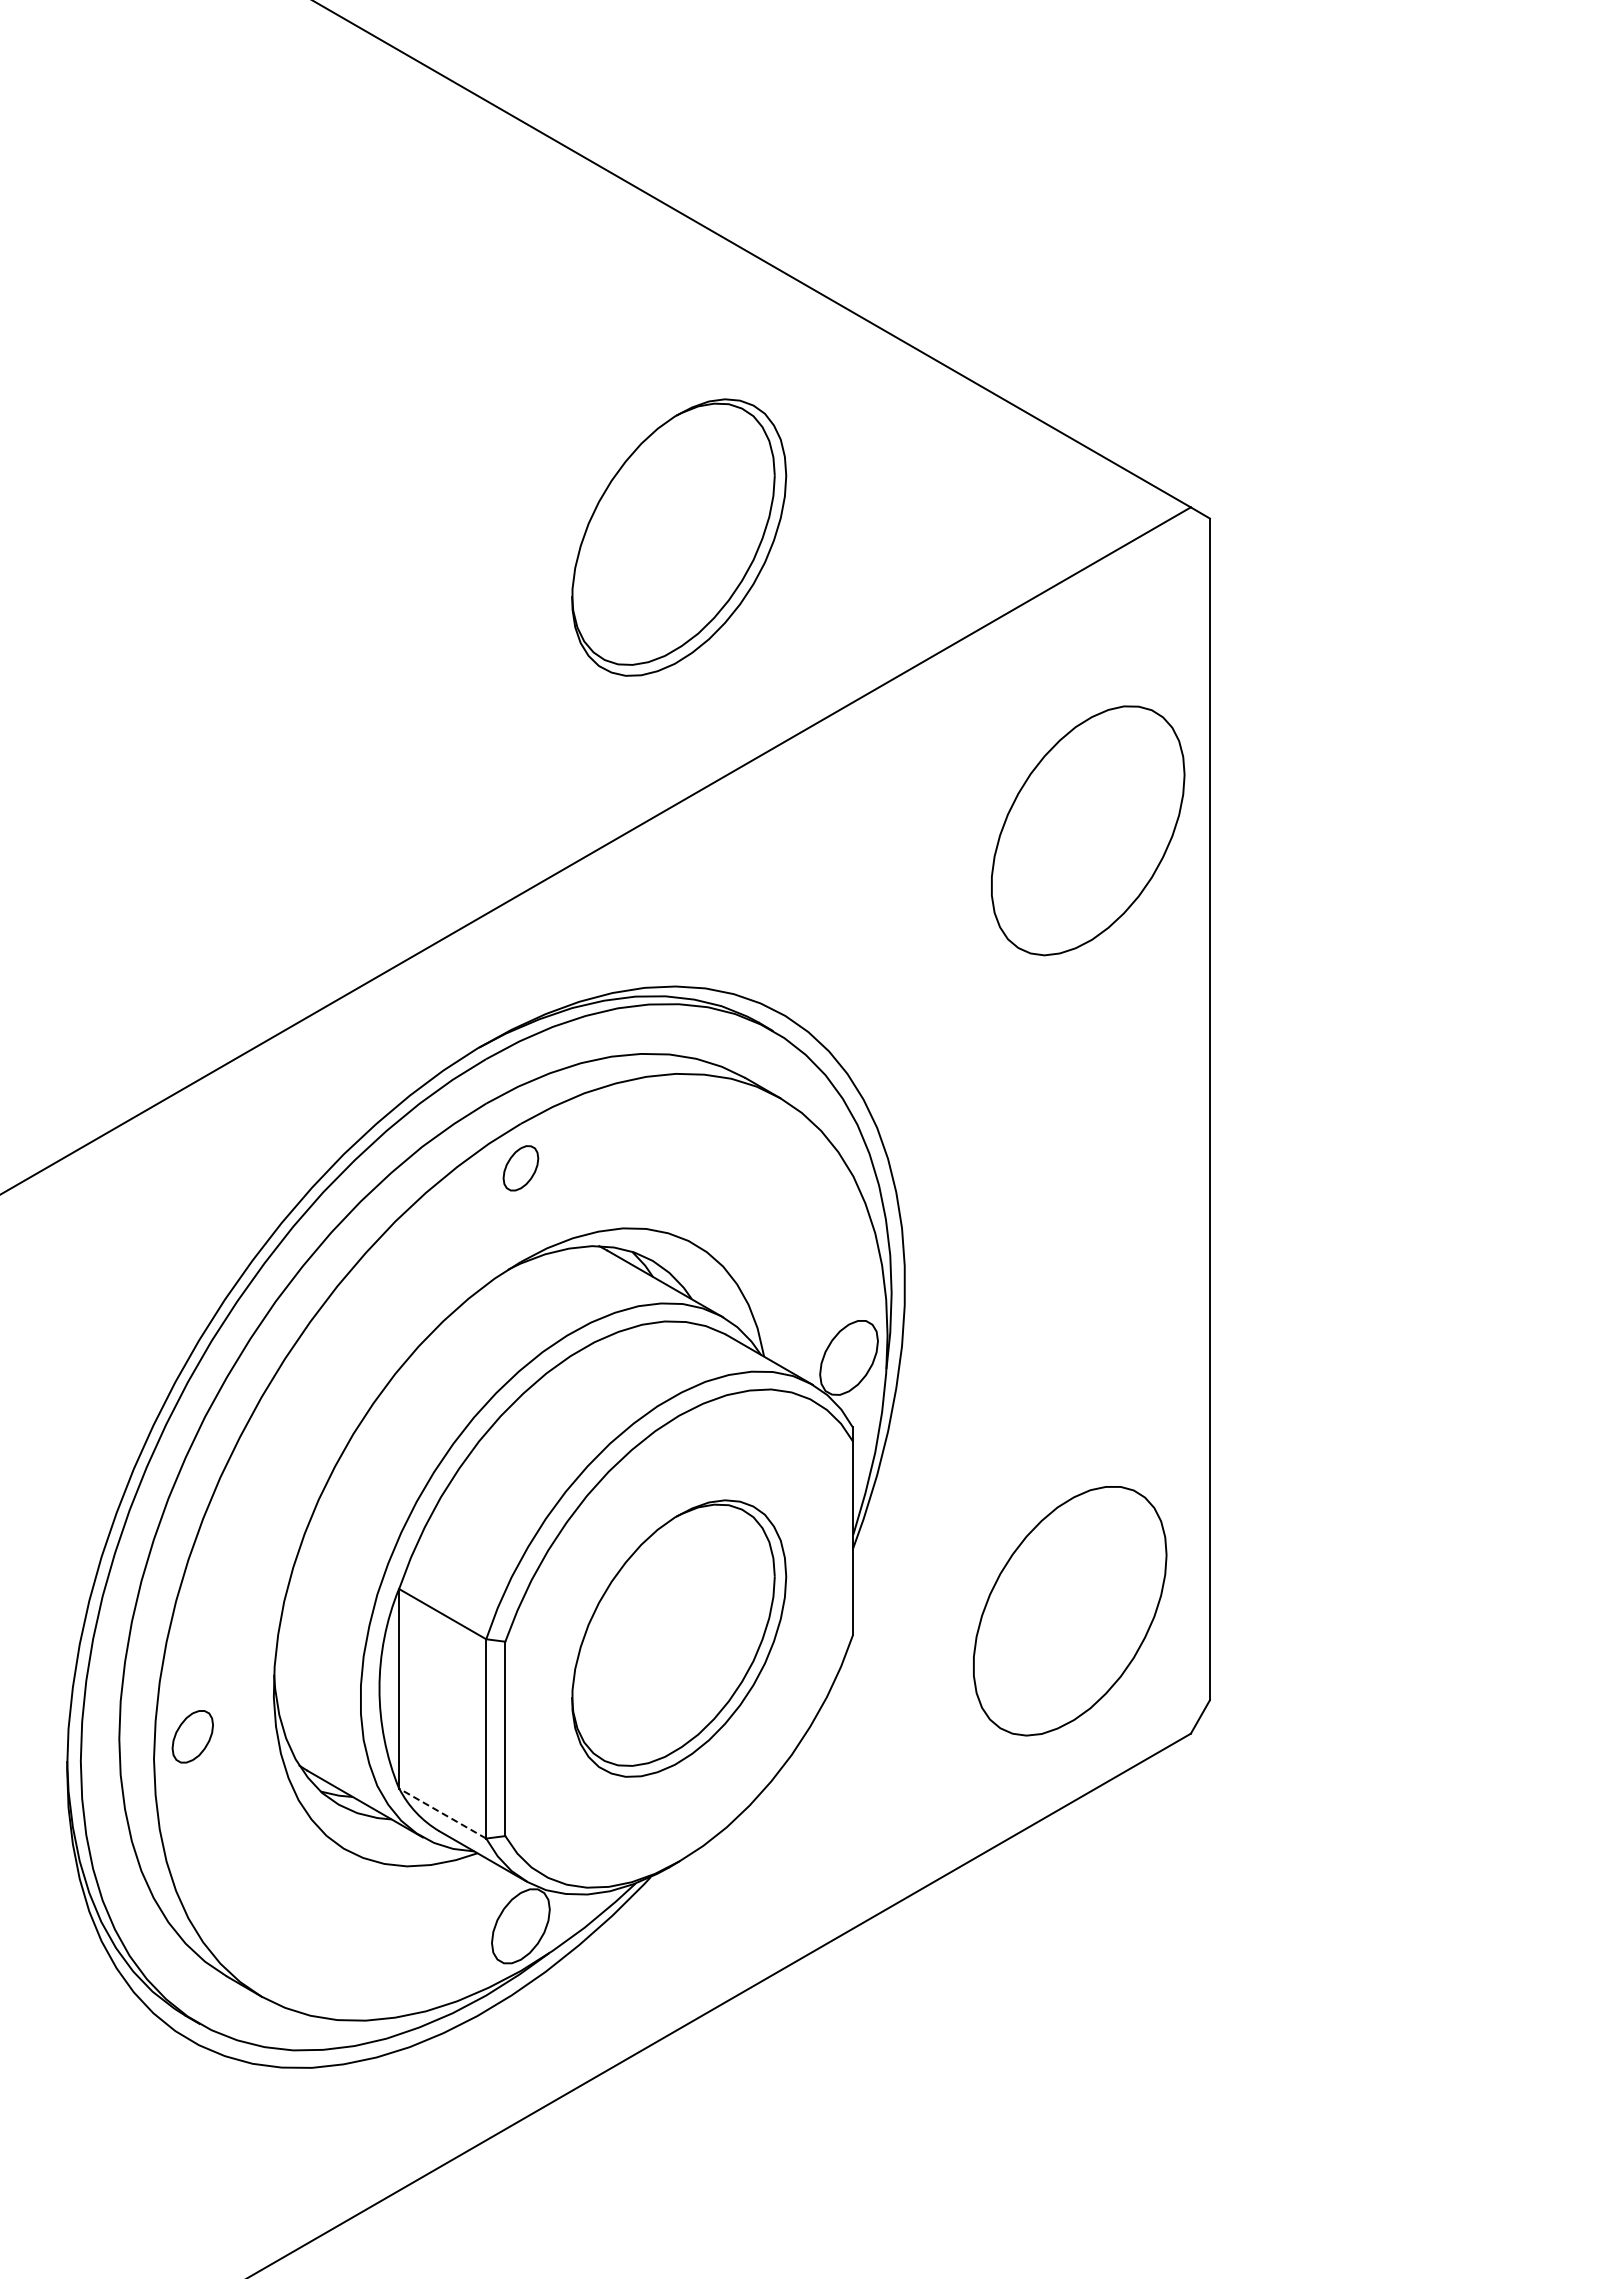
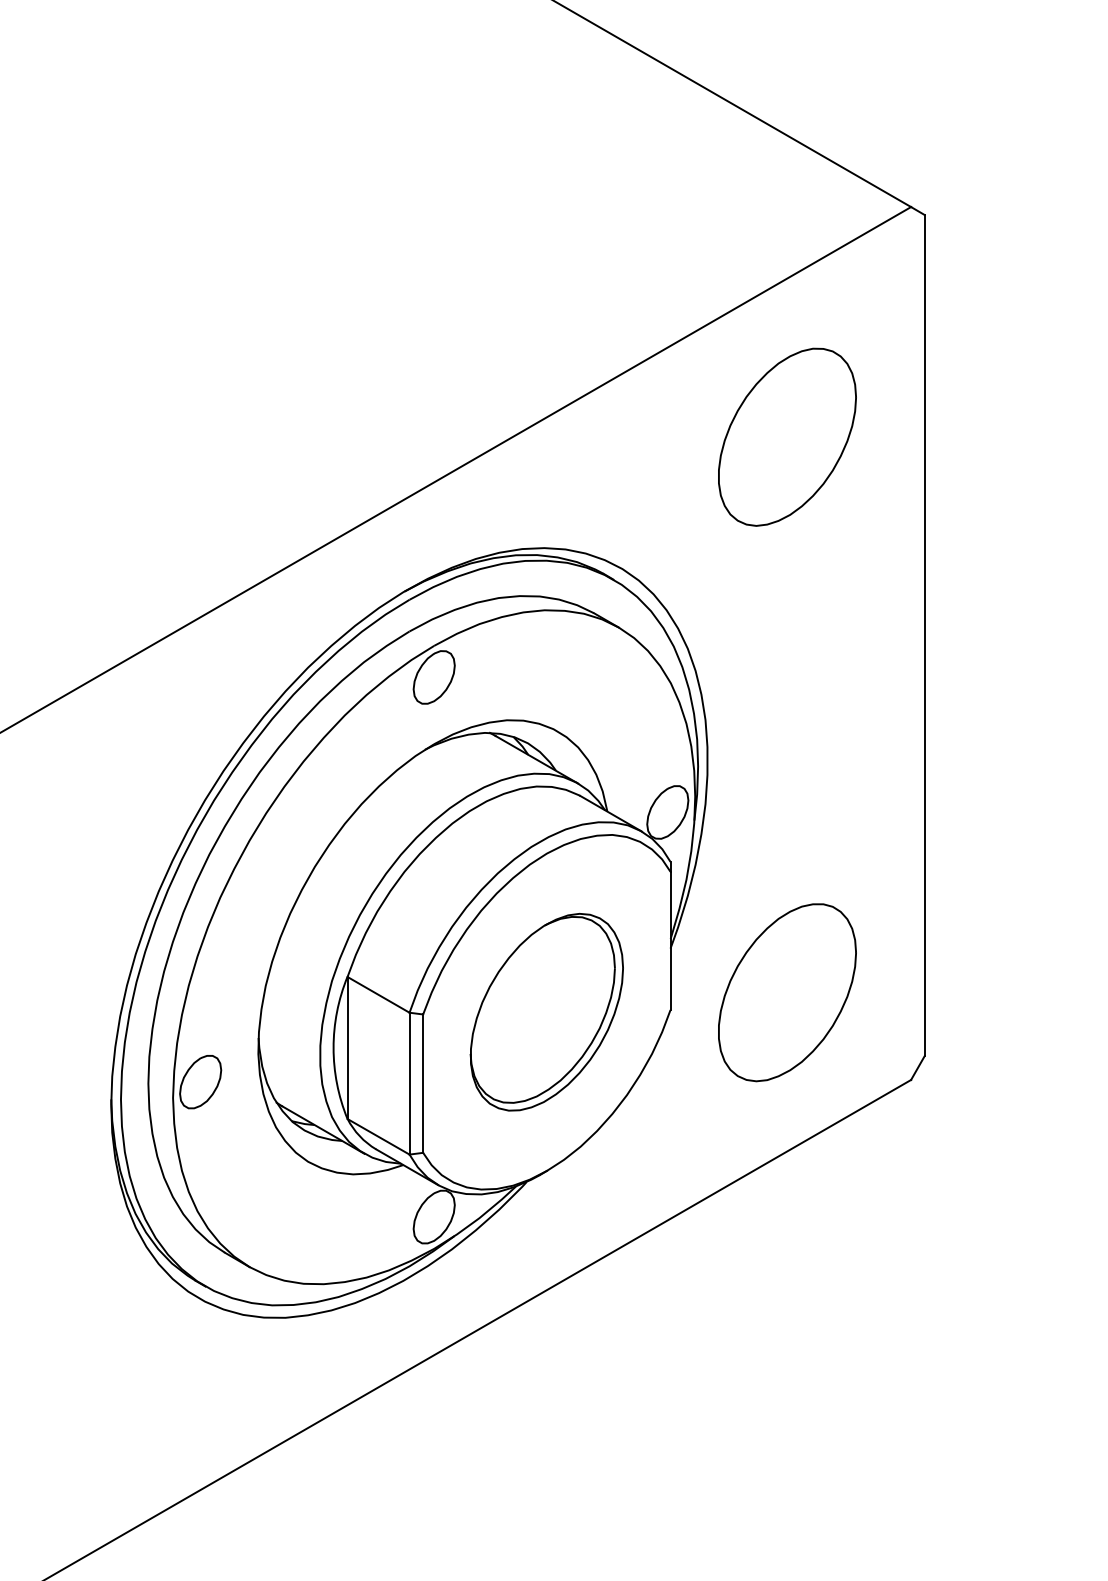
part: (679, 537) -> (547, 228), removed
part: (1088, 830) -> (787, 437), moved
part: (520, 1168) -> (433, 677), size x1.67
part: (1070, 1611) -> (787, 992), moved
part: (192, 1736) -> (200, 1081), size x1.43
line: (442, 1813) -> (378, 1136), dashed -> solid

